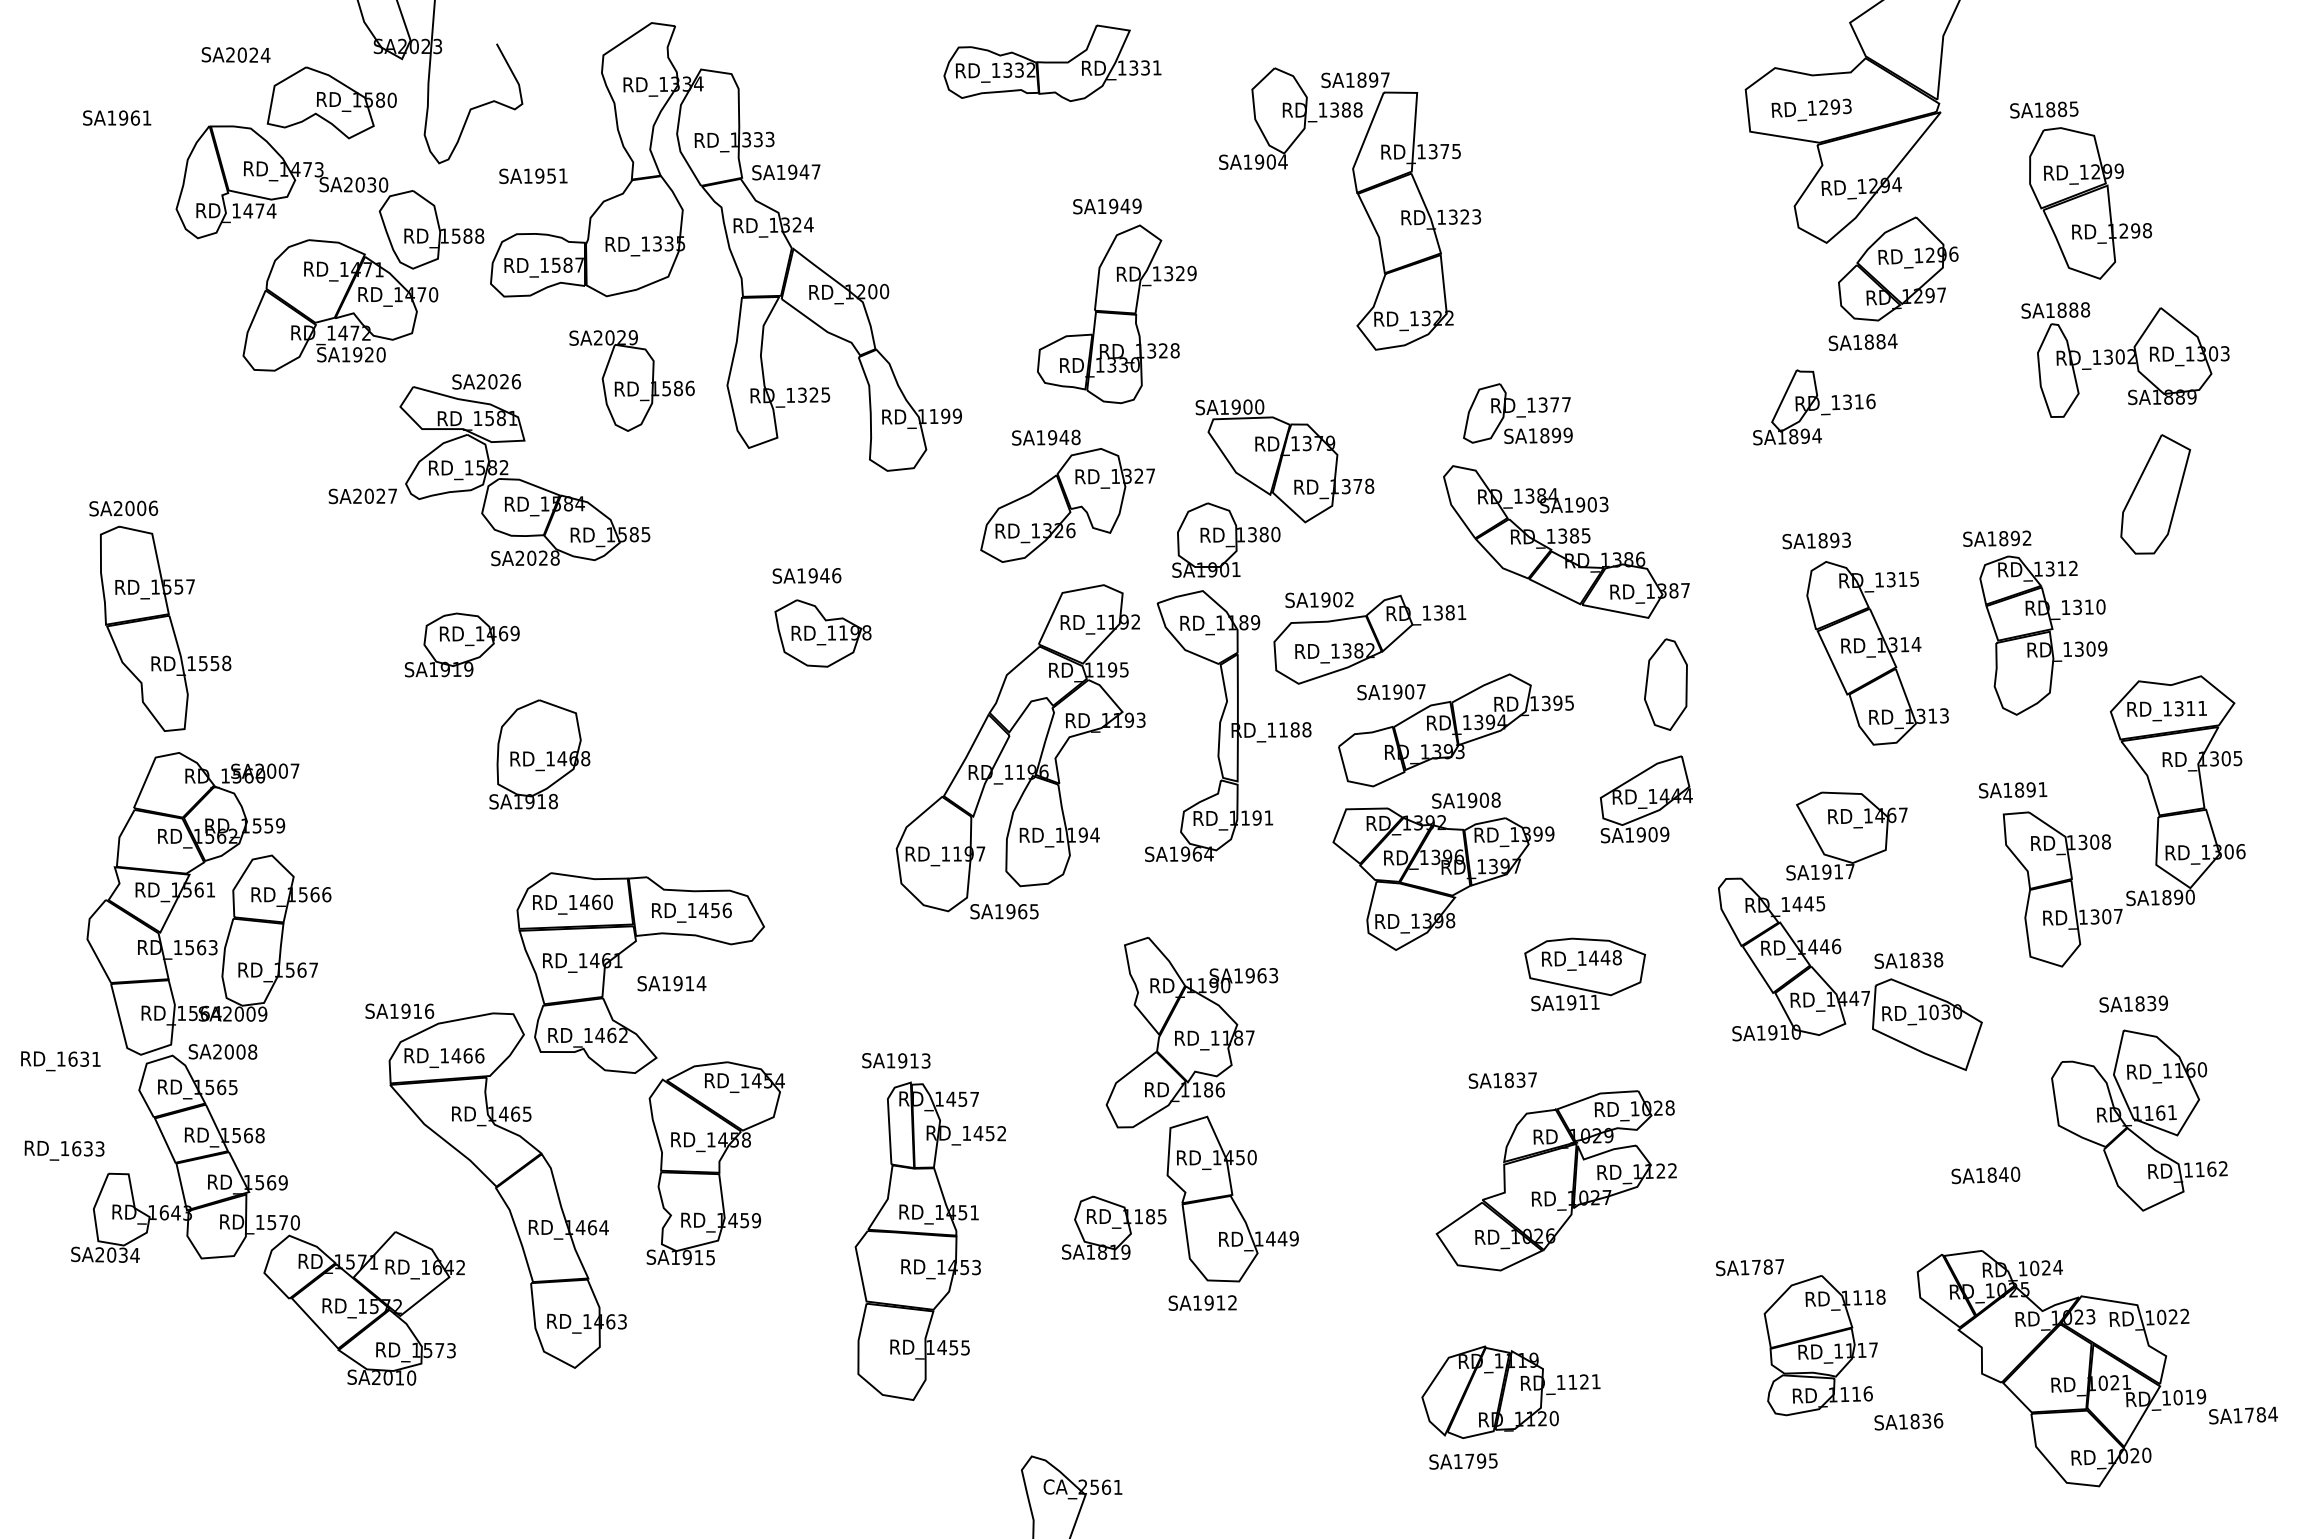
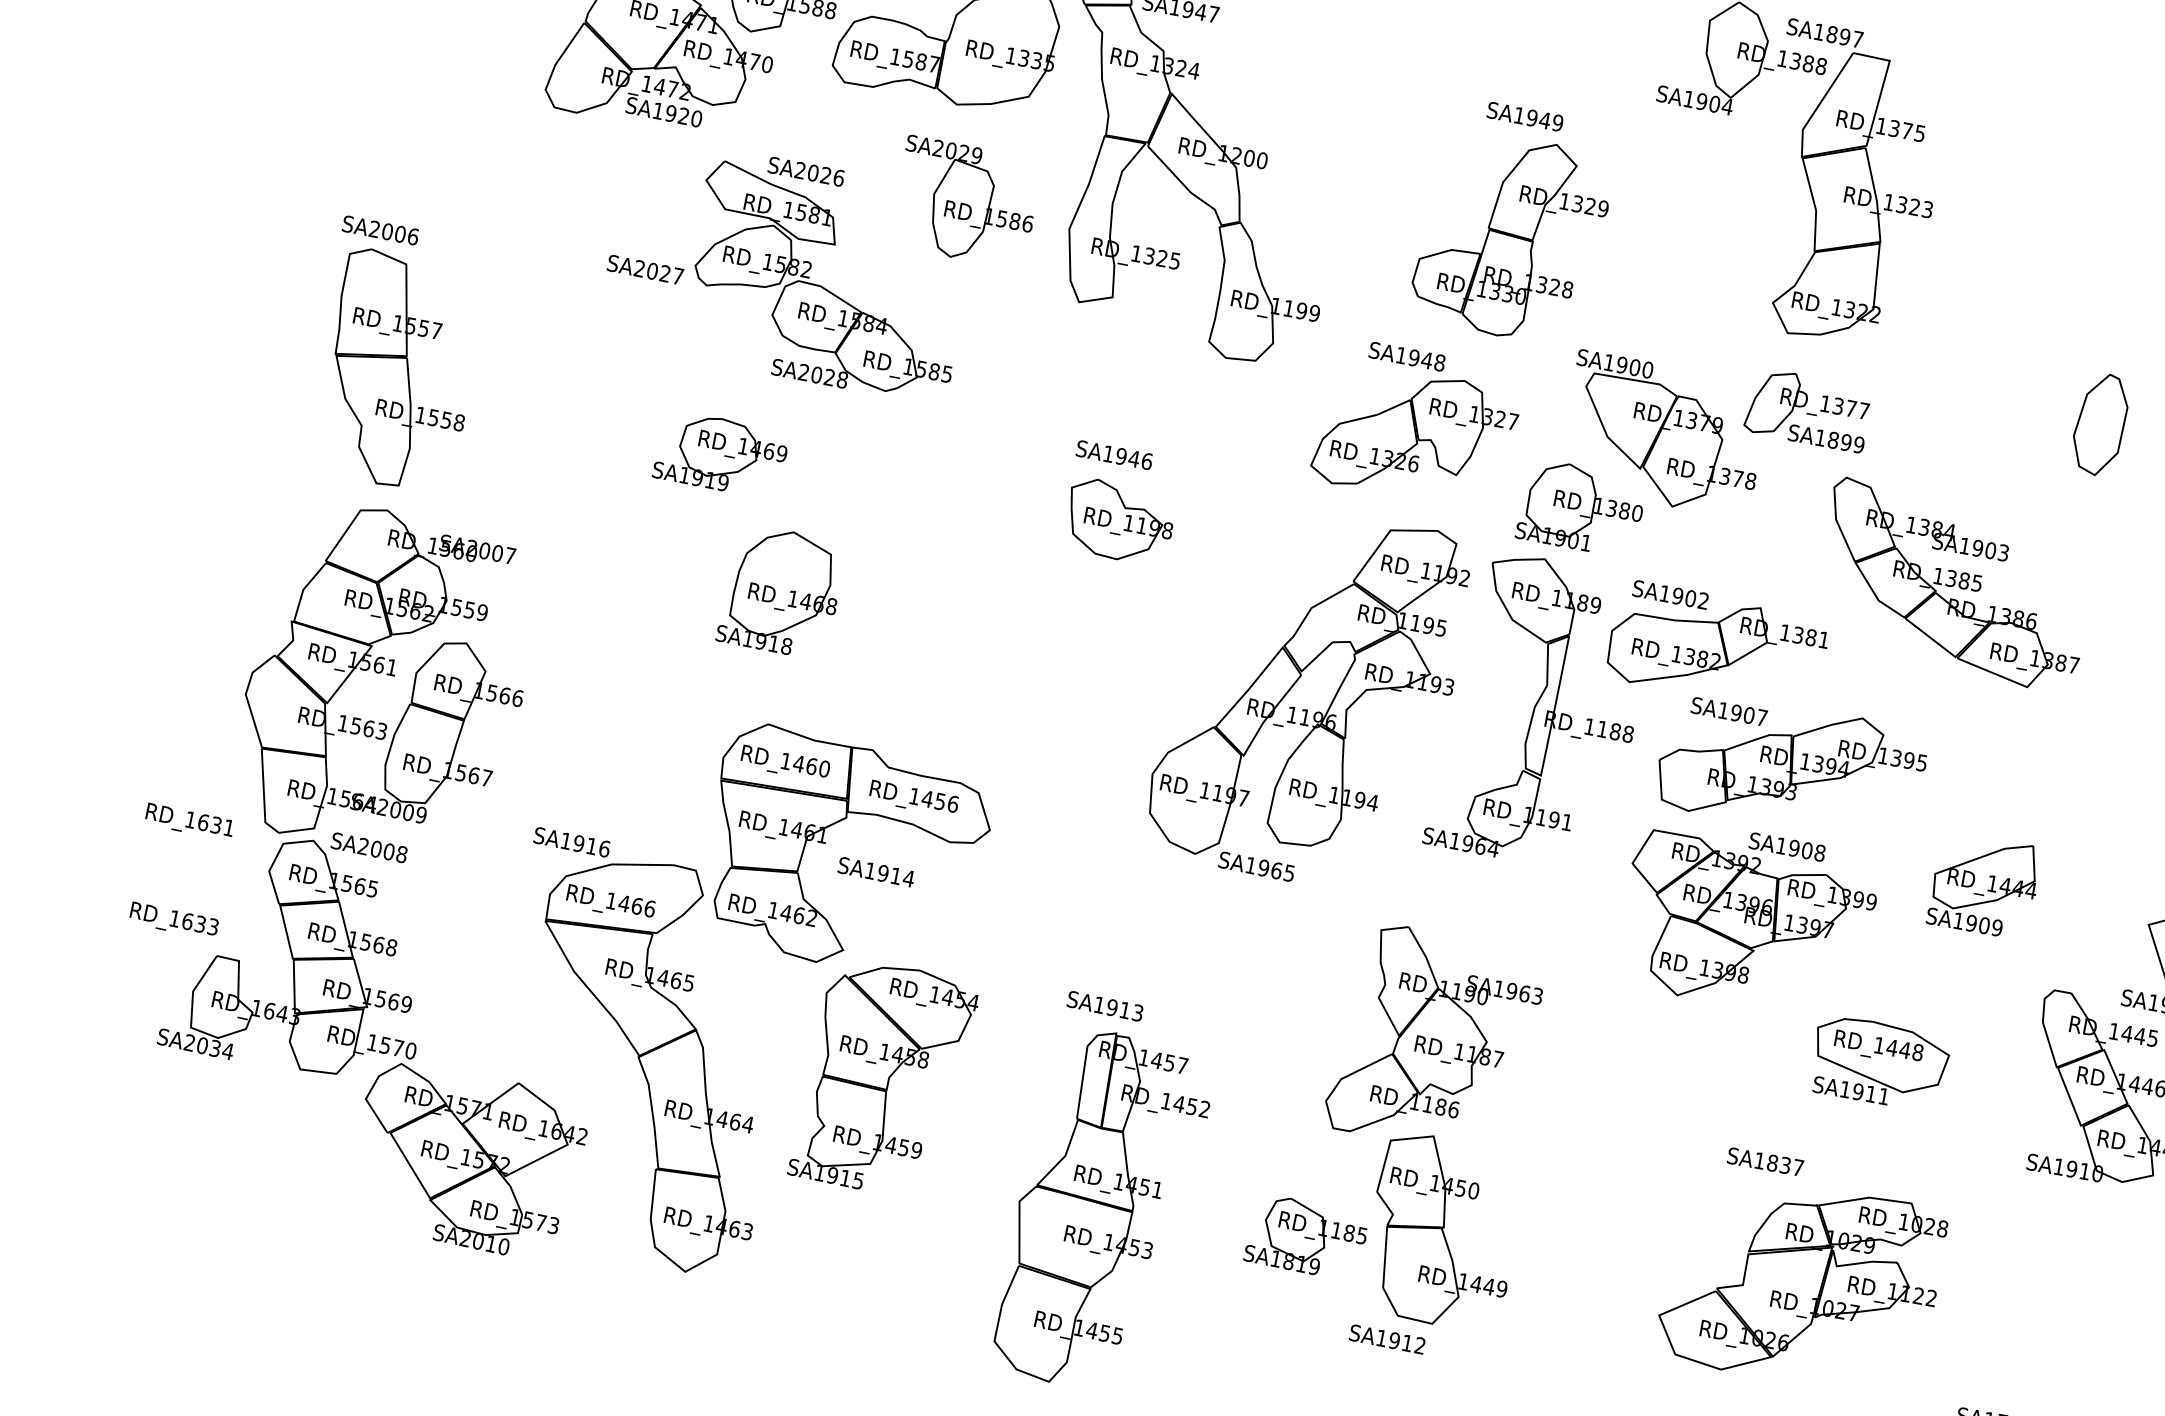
part: (1517, 413) -> (1808, 409), moved
part: (1665, 684) -> (2099, 424), moved

